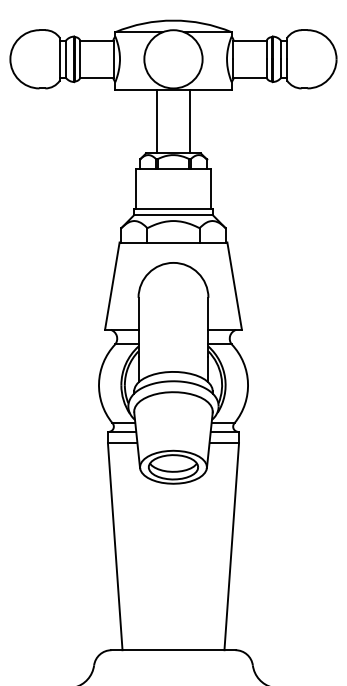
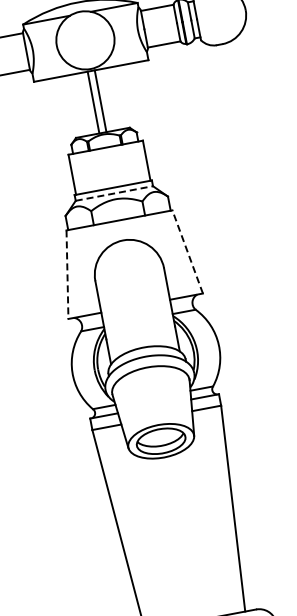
line: (156, 121) -> (93, 102), moved
line: (190, 121) -> (100, 100), moved
line: (173, 215) -> (114, 193), solid -> dashed
line: (234, 285) -> (187, 251), solid -> dashed
line: (112, 286) -> (67, 274), solid -> dashed

